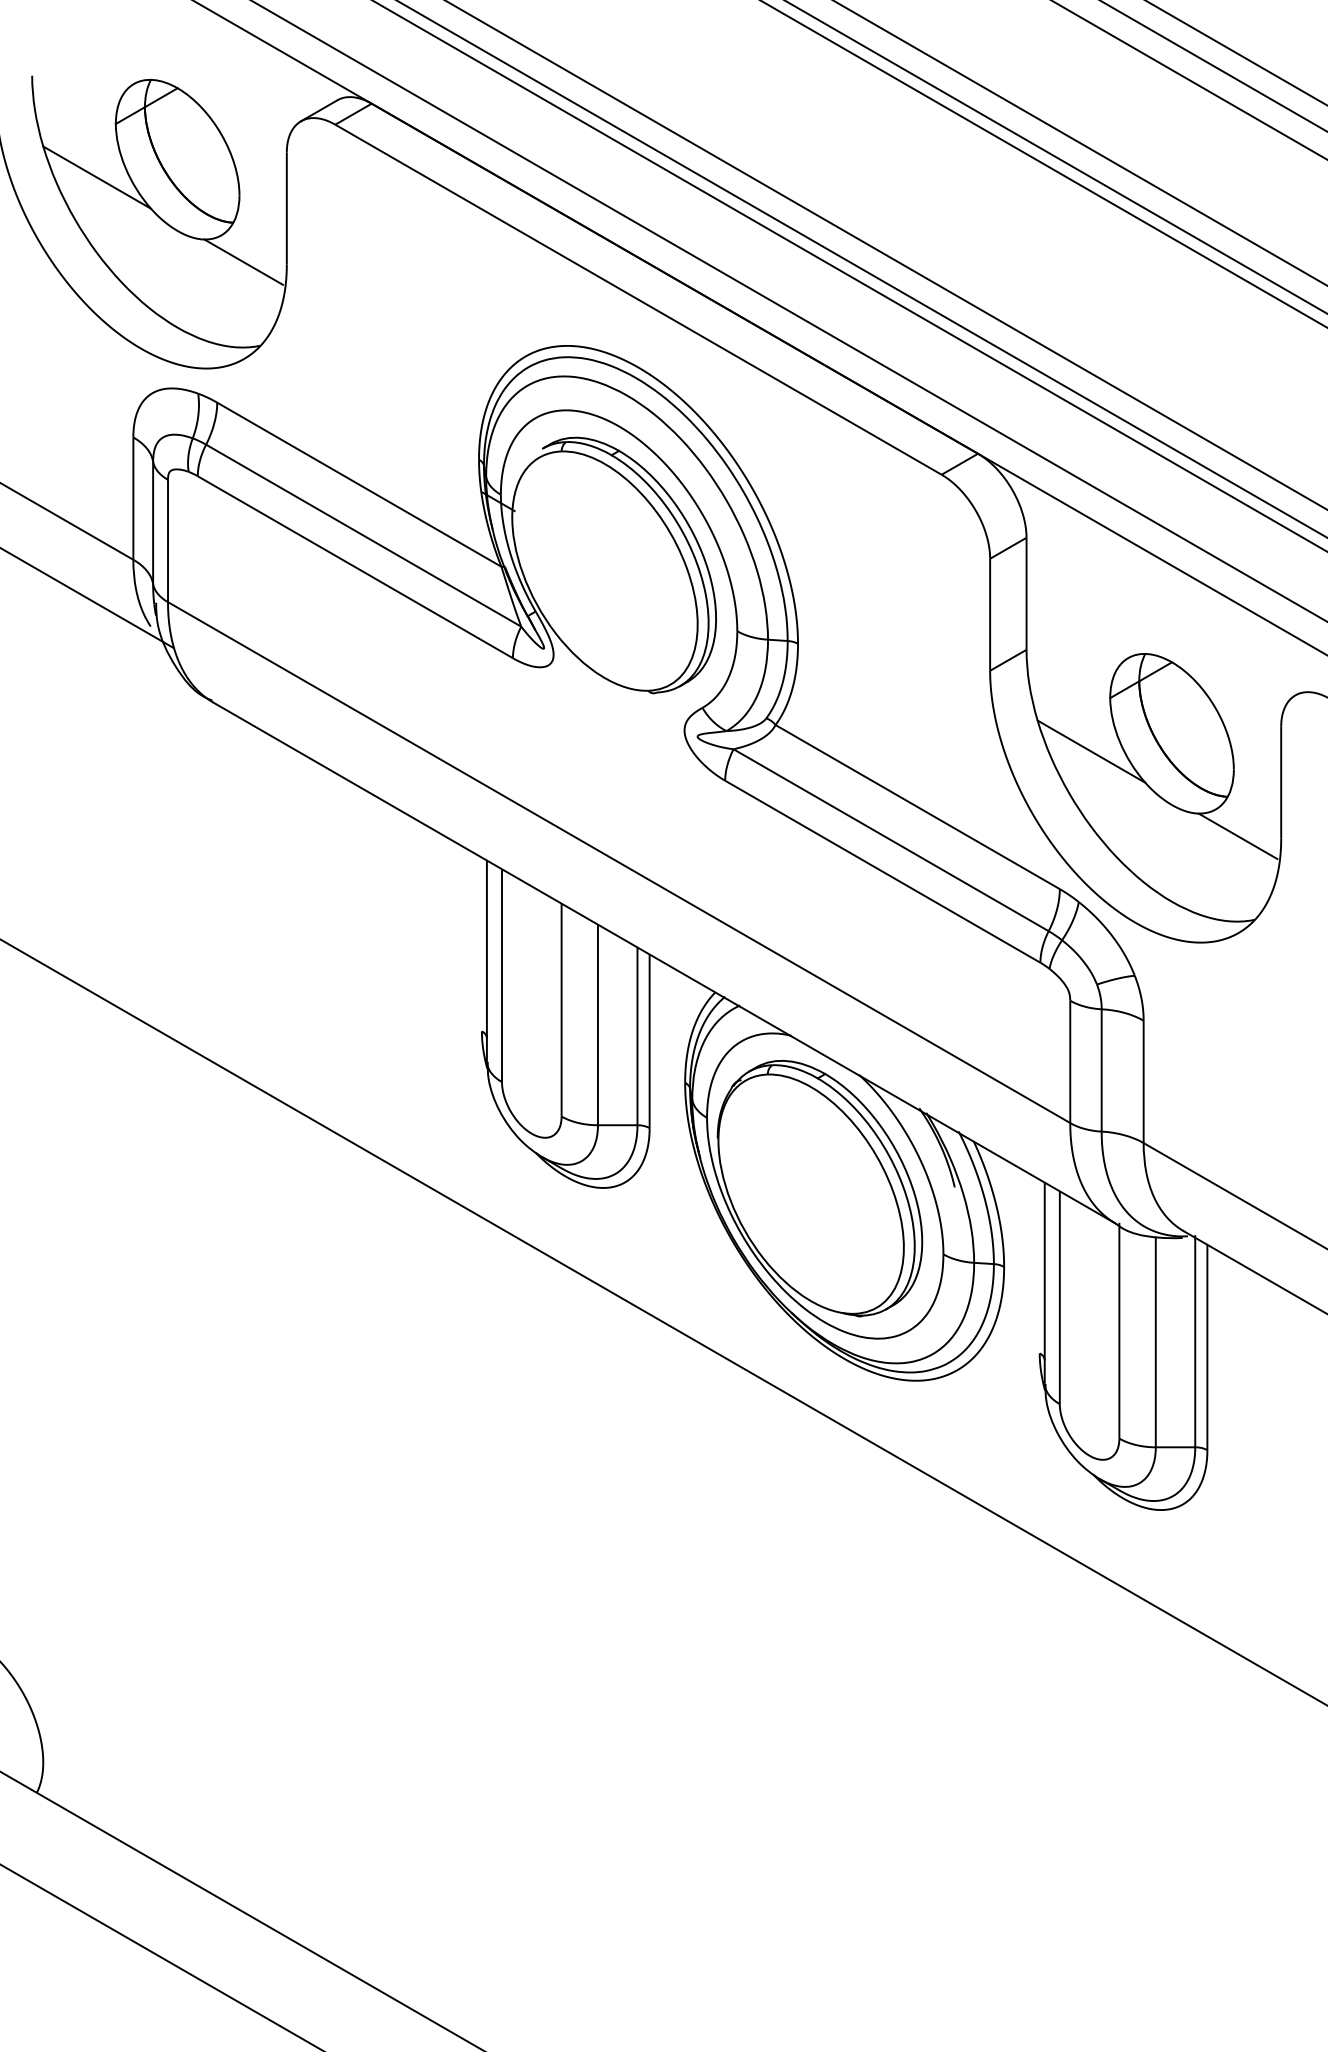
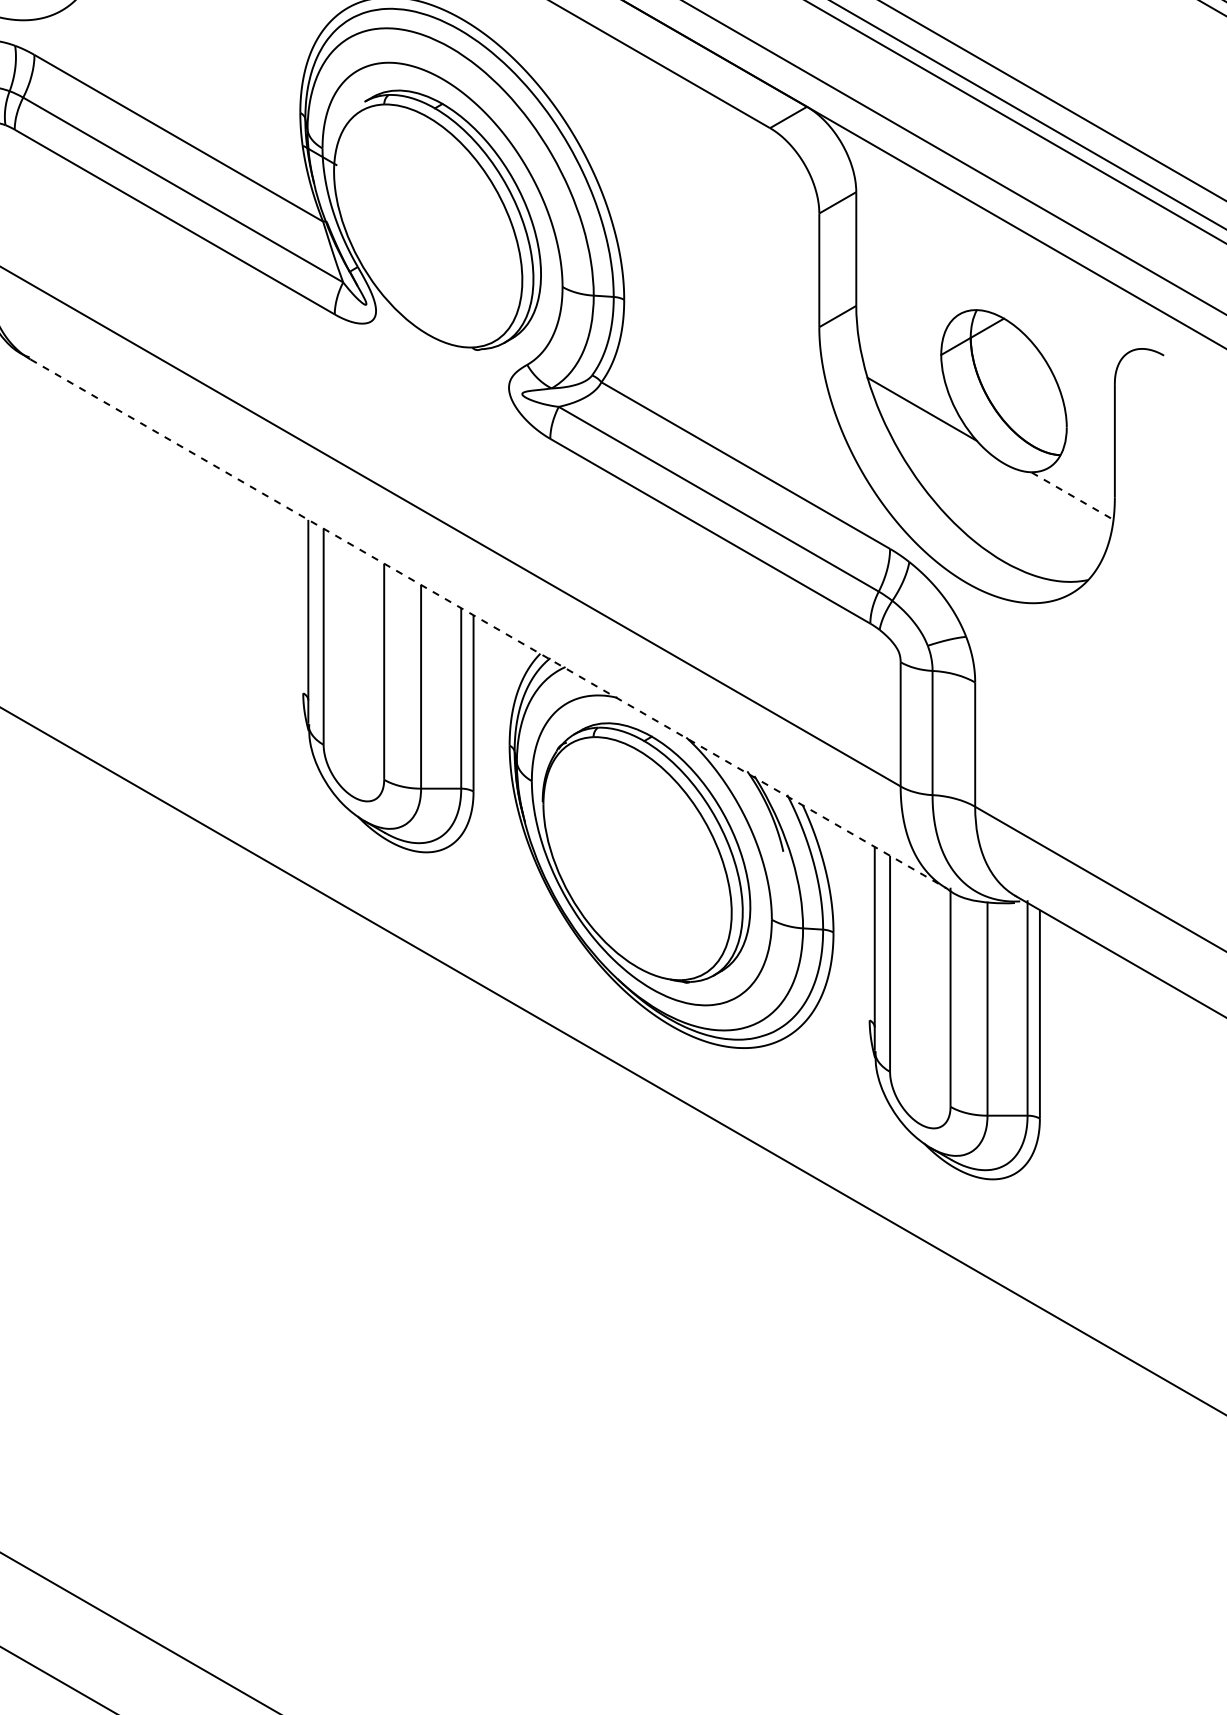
line: (1237, 836) -> (1070, 495), solid -> dashed
line: (664, 963) -> (488, 624), solid -> dashed

